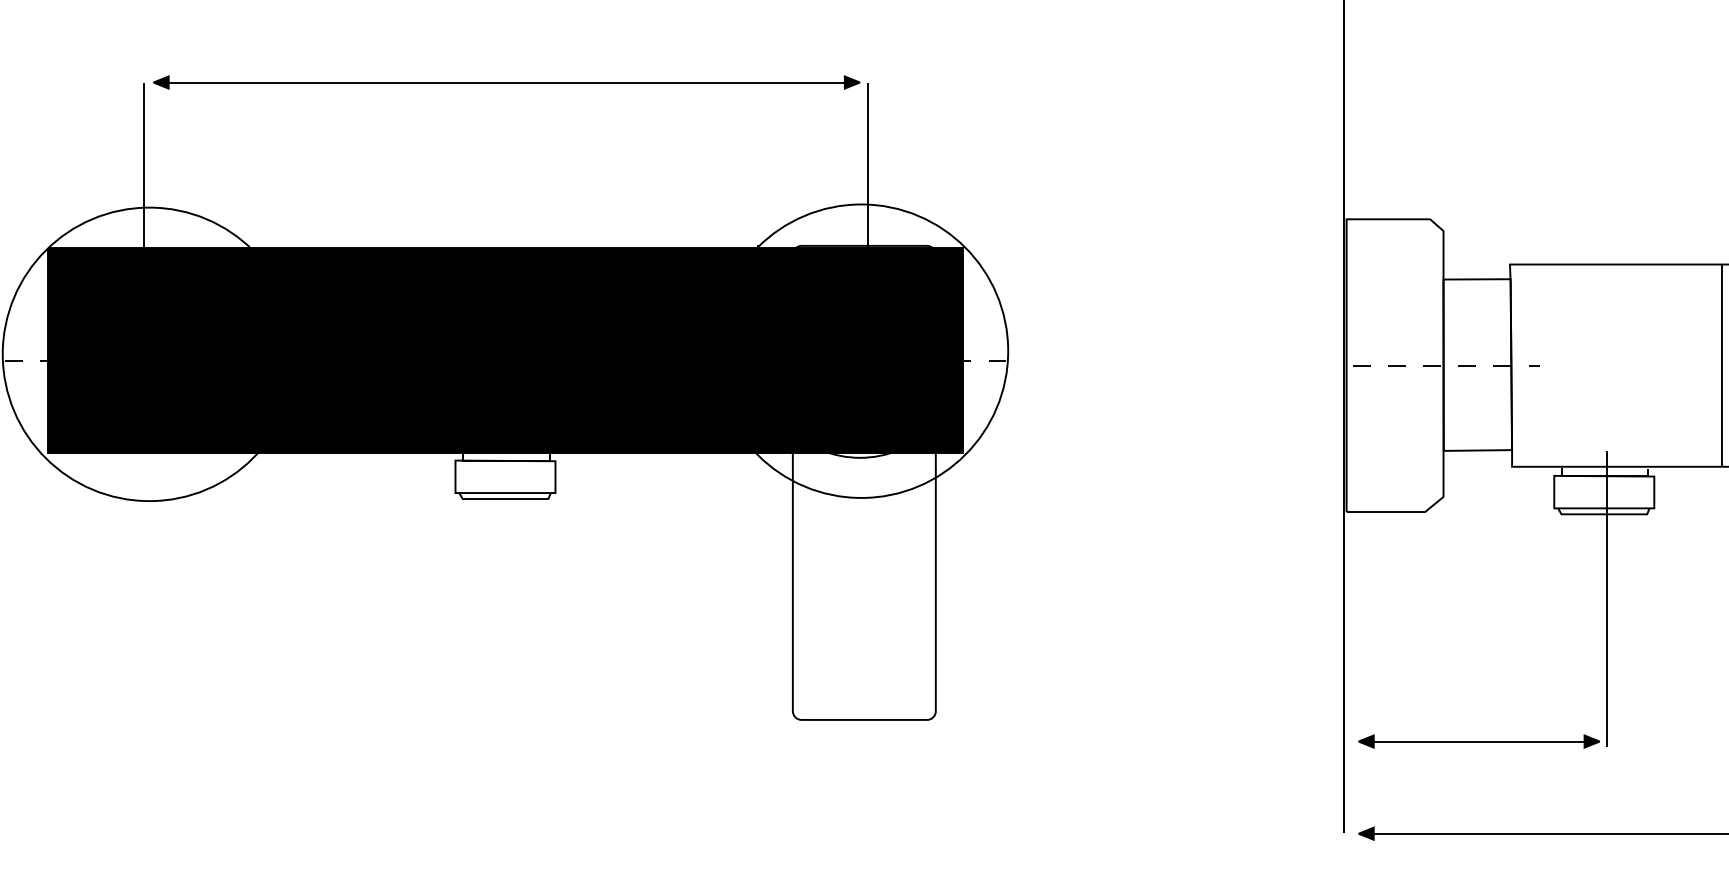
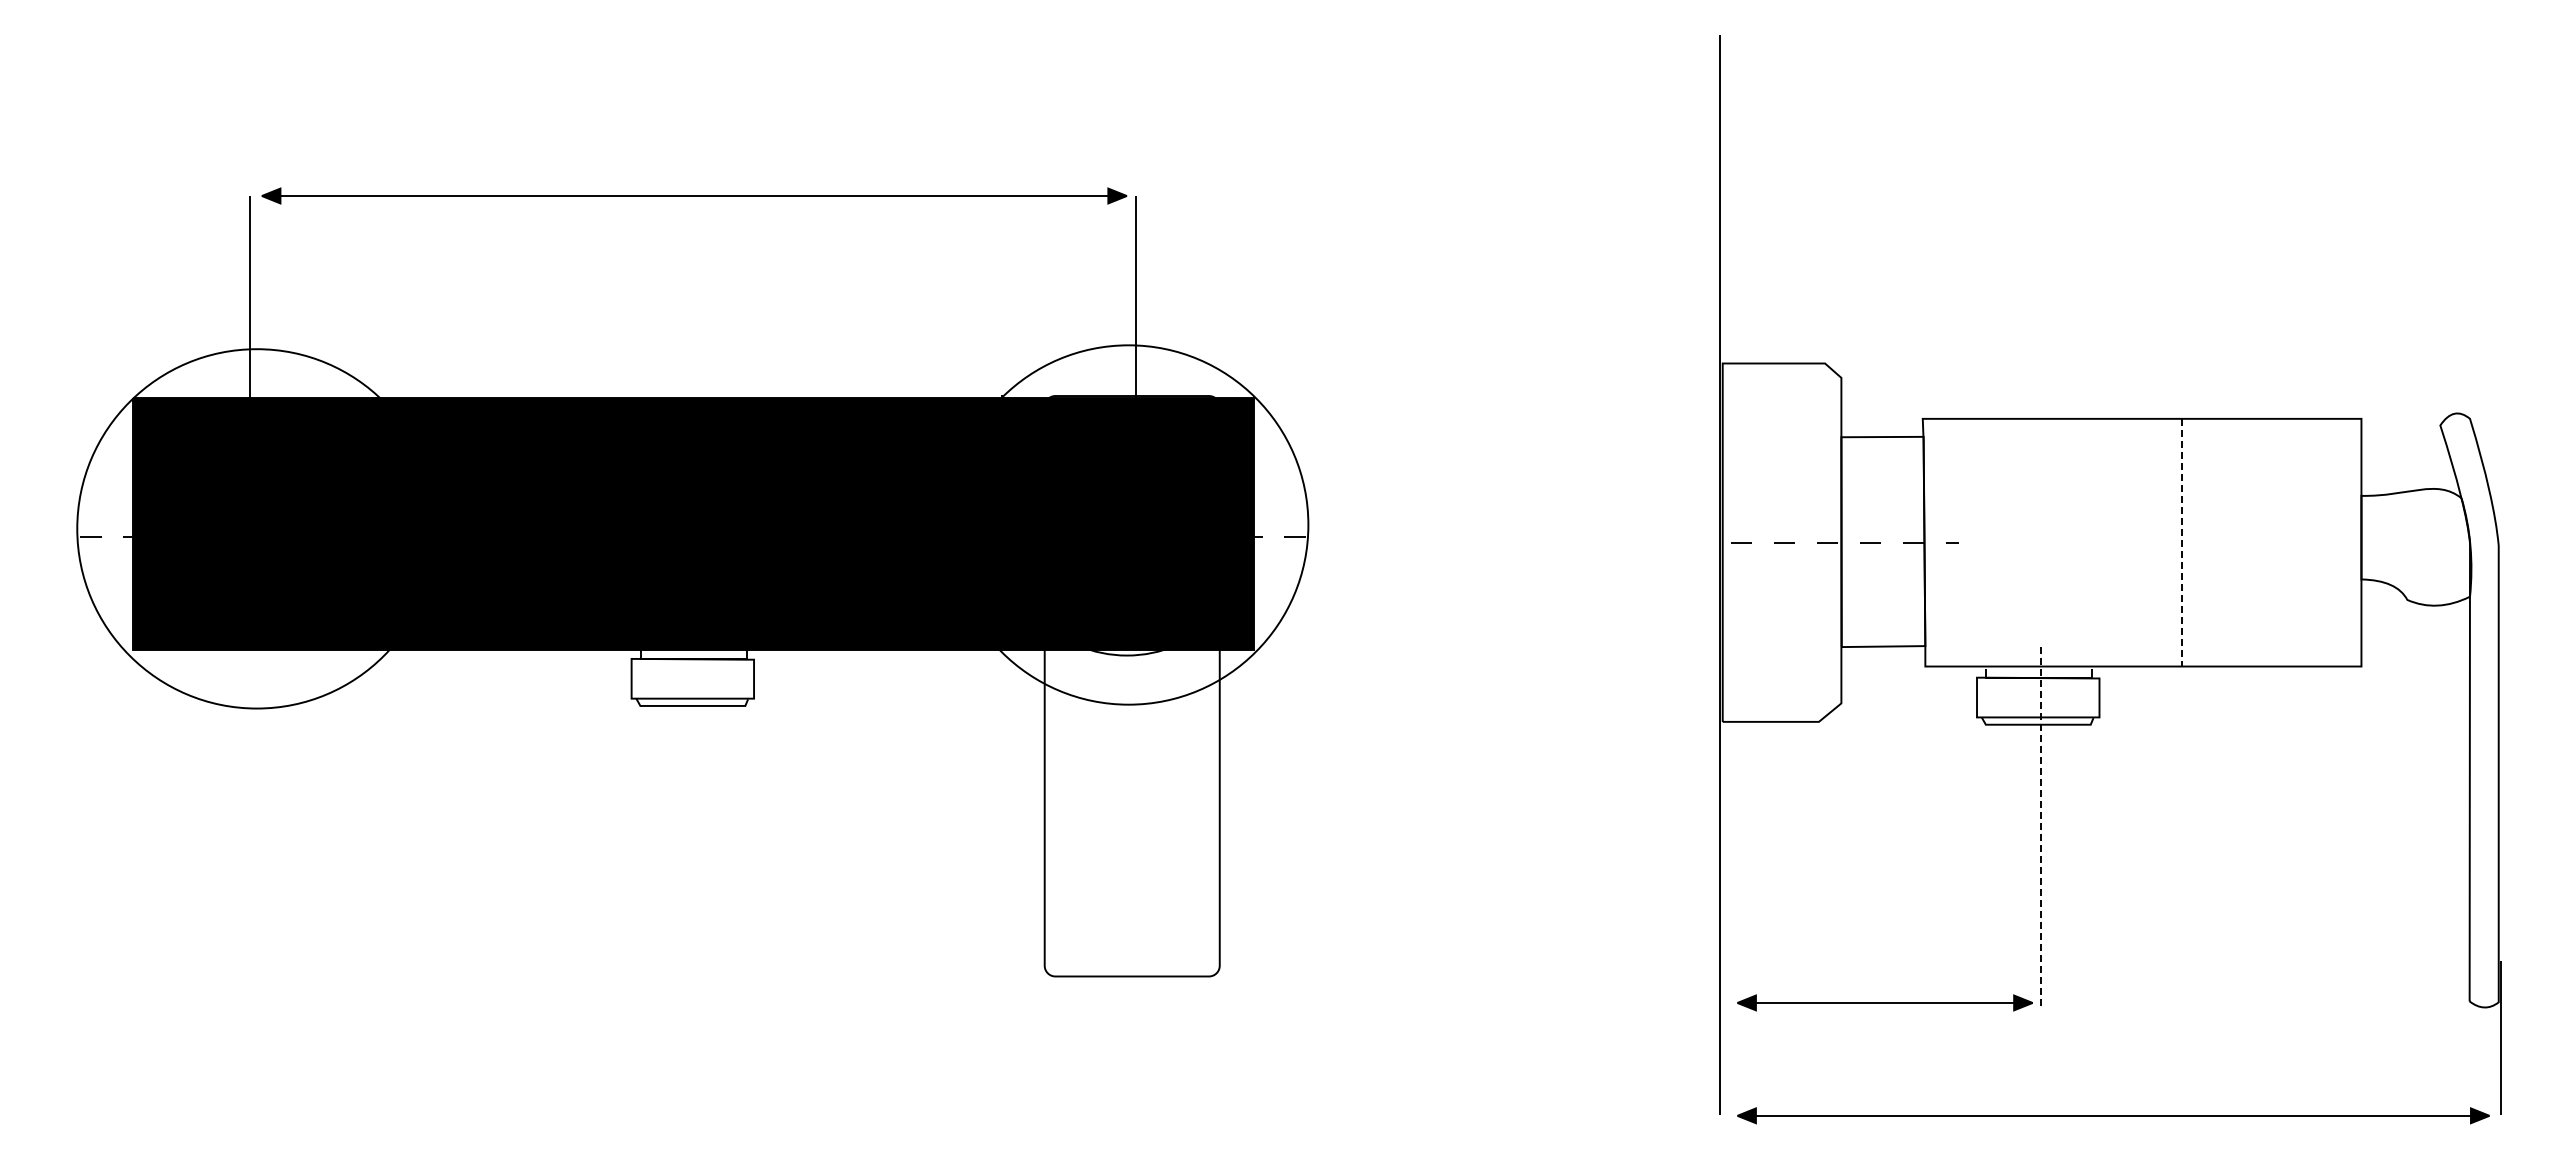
line: (1721, 365) -> (2181, 542), solid -> dashed
line: (1606, 599) -> (2040, 828), solid -> dashed

